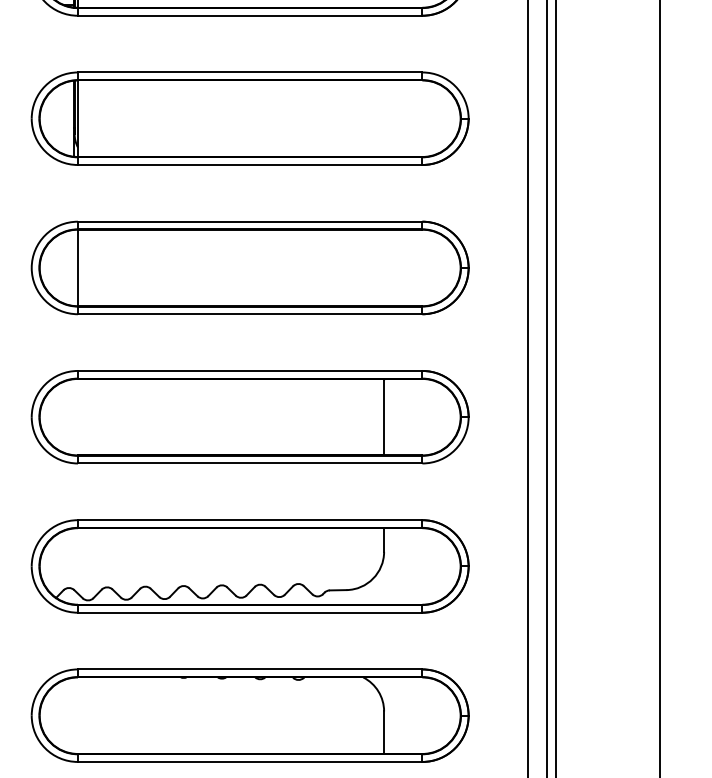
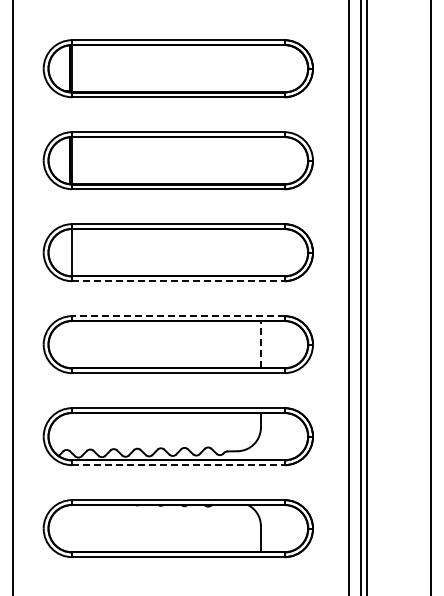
line: (250, 314) -> (178, 281), solid -> dashed
line: (248, 371) -> (177, 316), solid -> dashed
line: (383, 418) -> (260, 345), solid -> dashed
line: (250, 613) -> (178, 465), solid -> dashed

